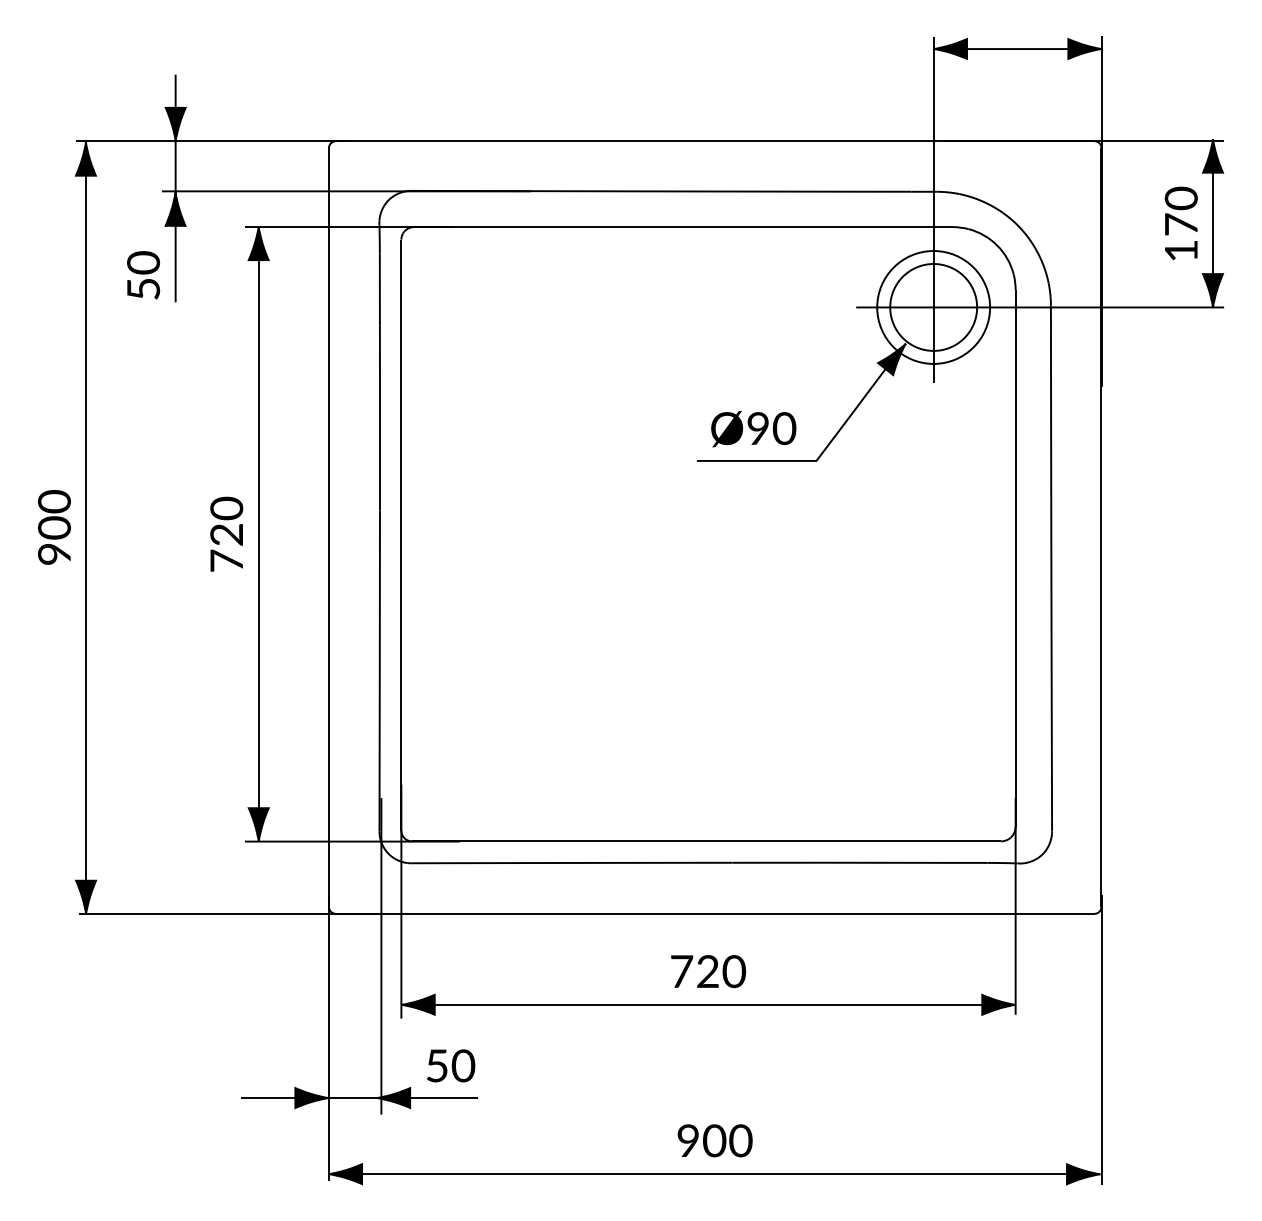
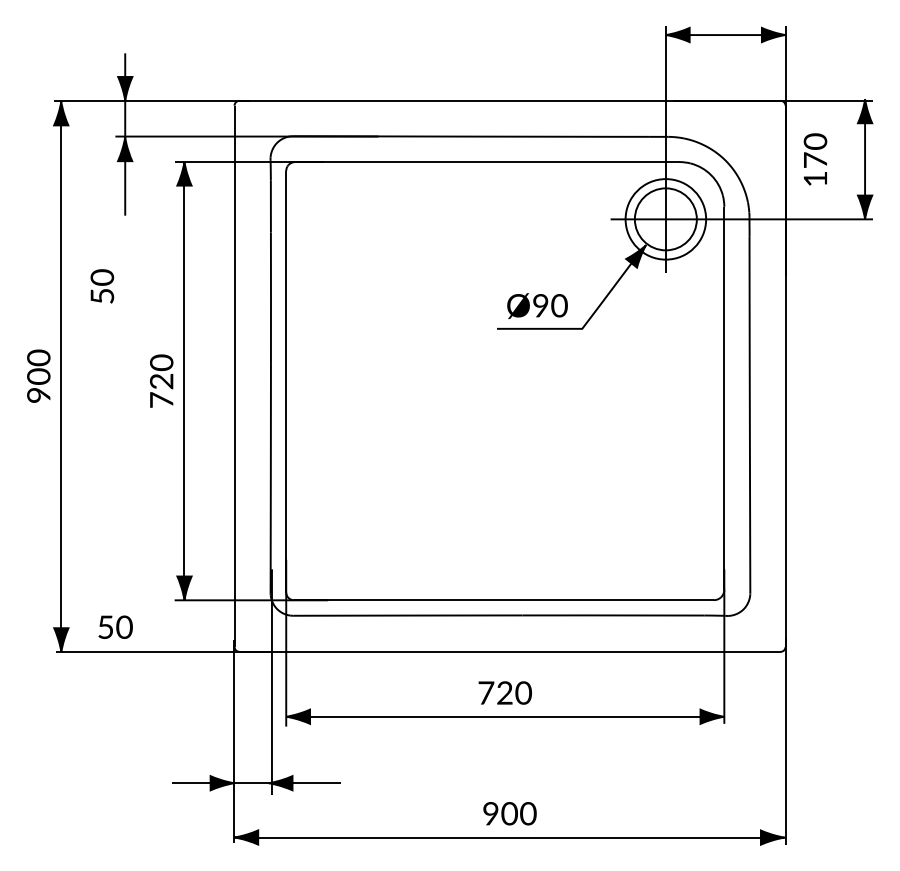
text: (1181, 223) -> (815, 159), moved
text: (143, 275) -> (102, 286), moved
text: (450, 1064) -> (115, 626), moved

